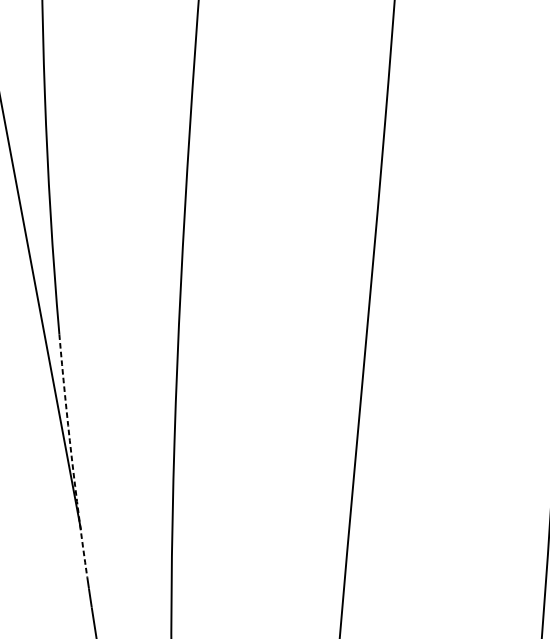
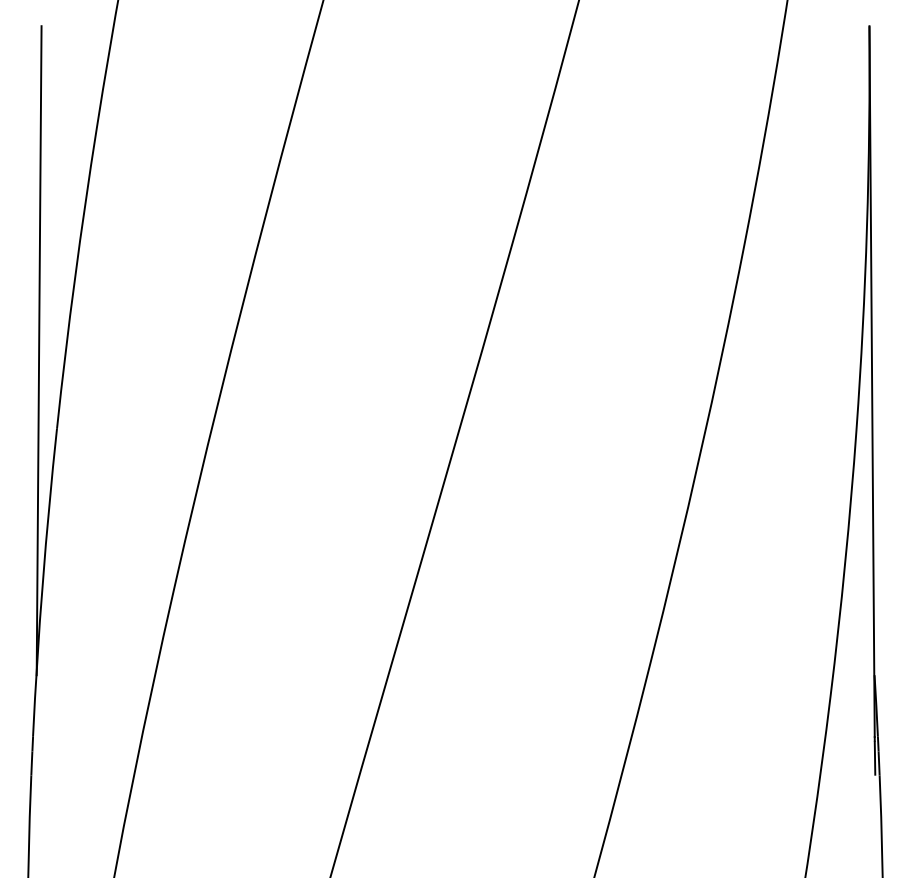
arc: (71, 455) -> (42, 582), dashed -> solid

